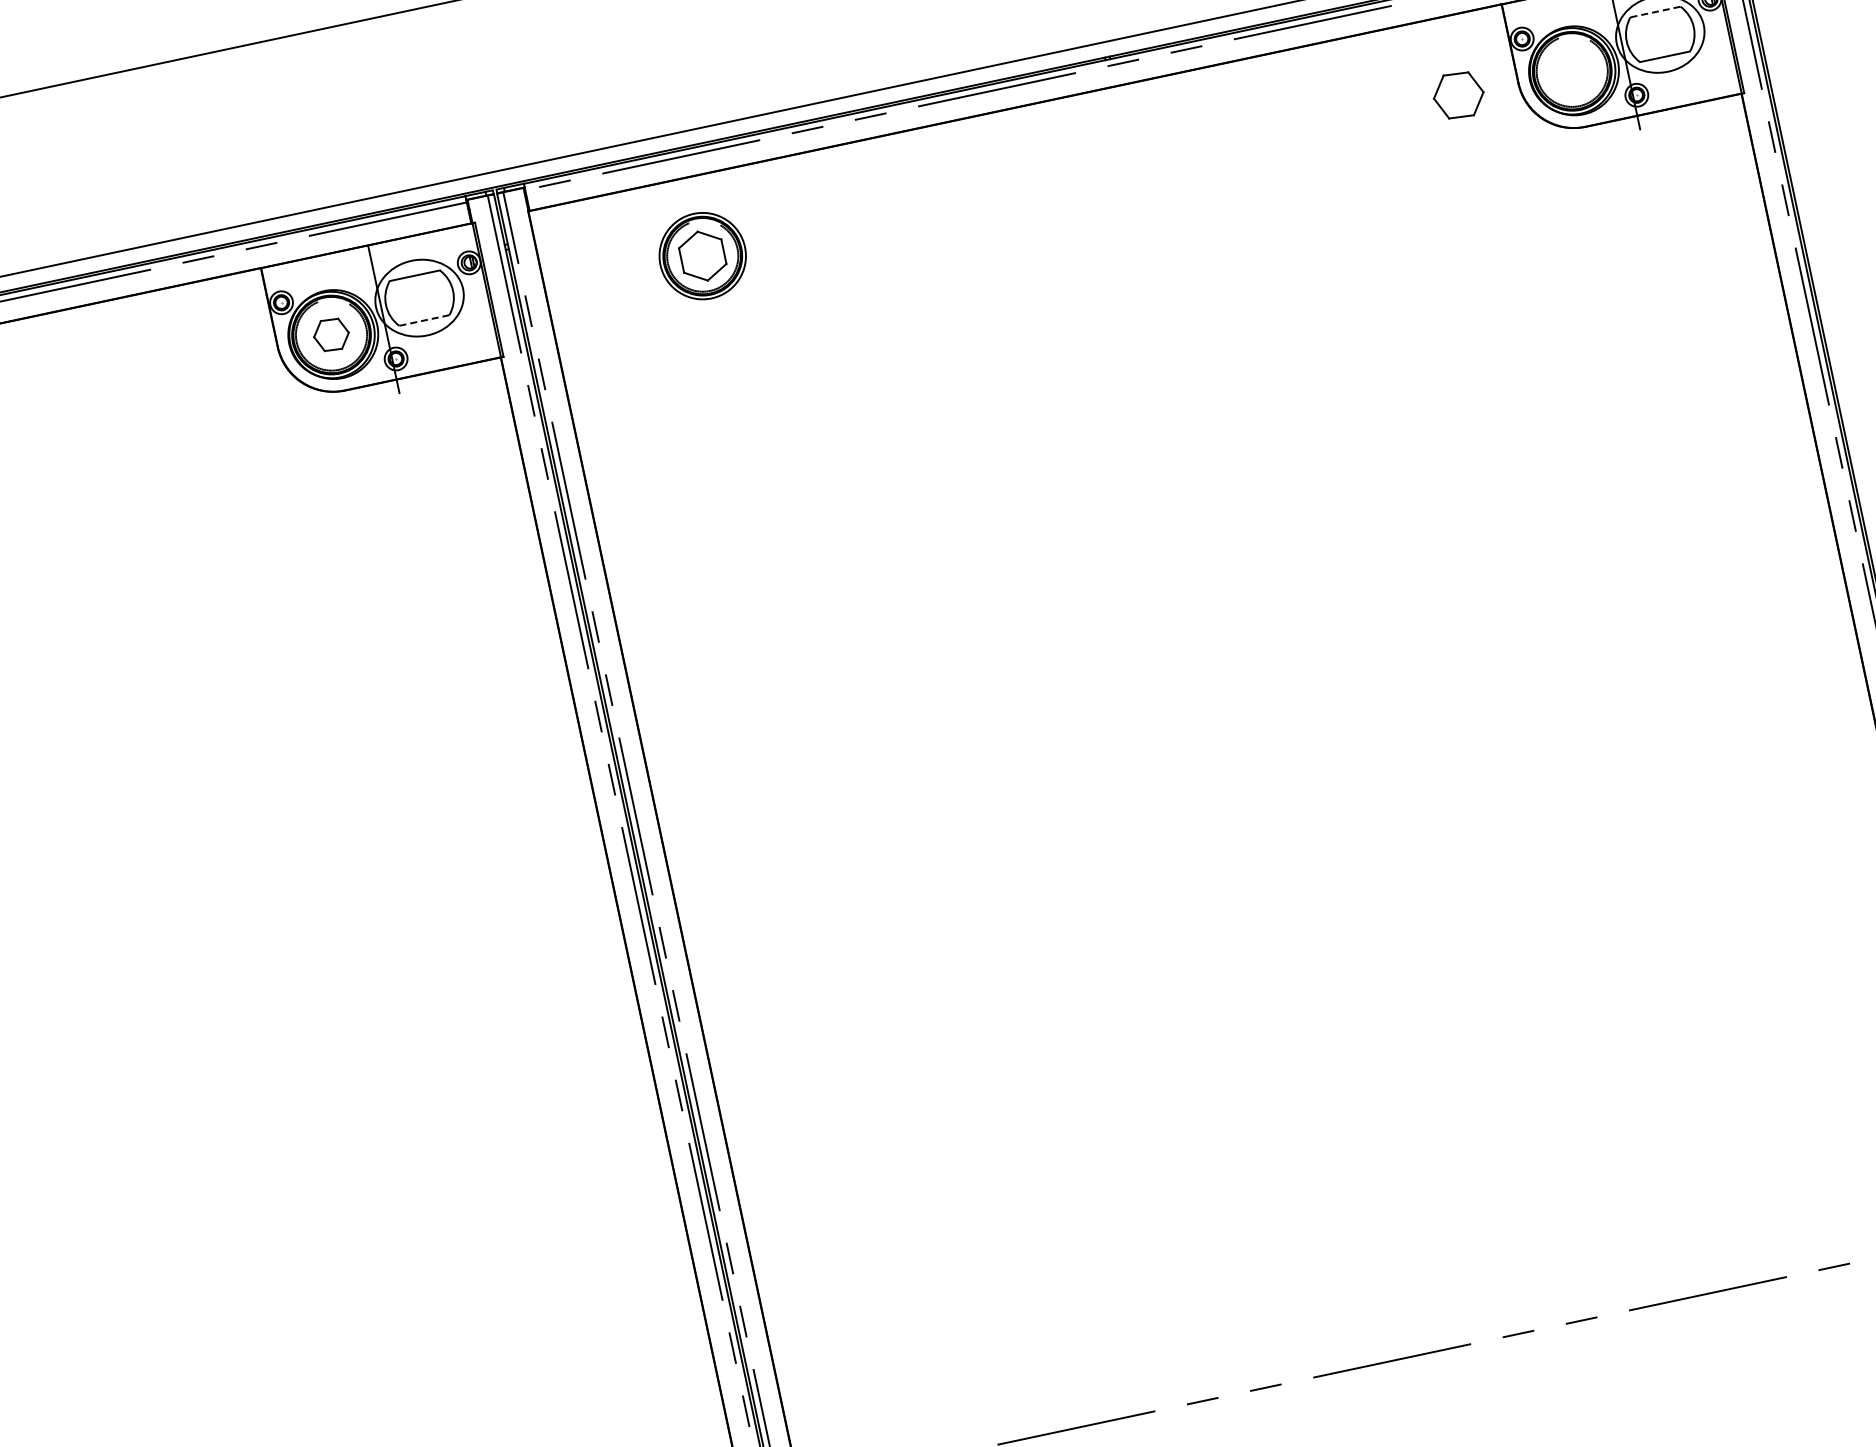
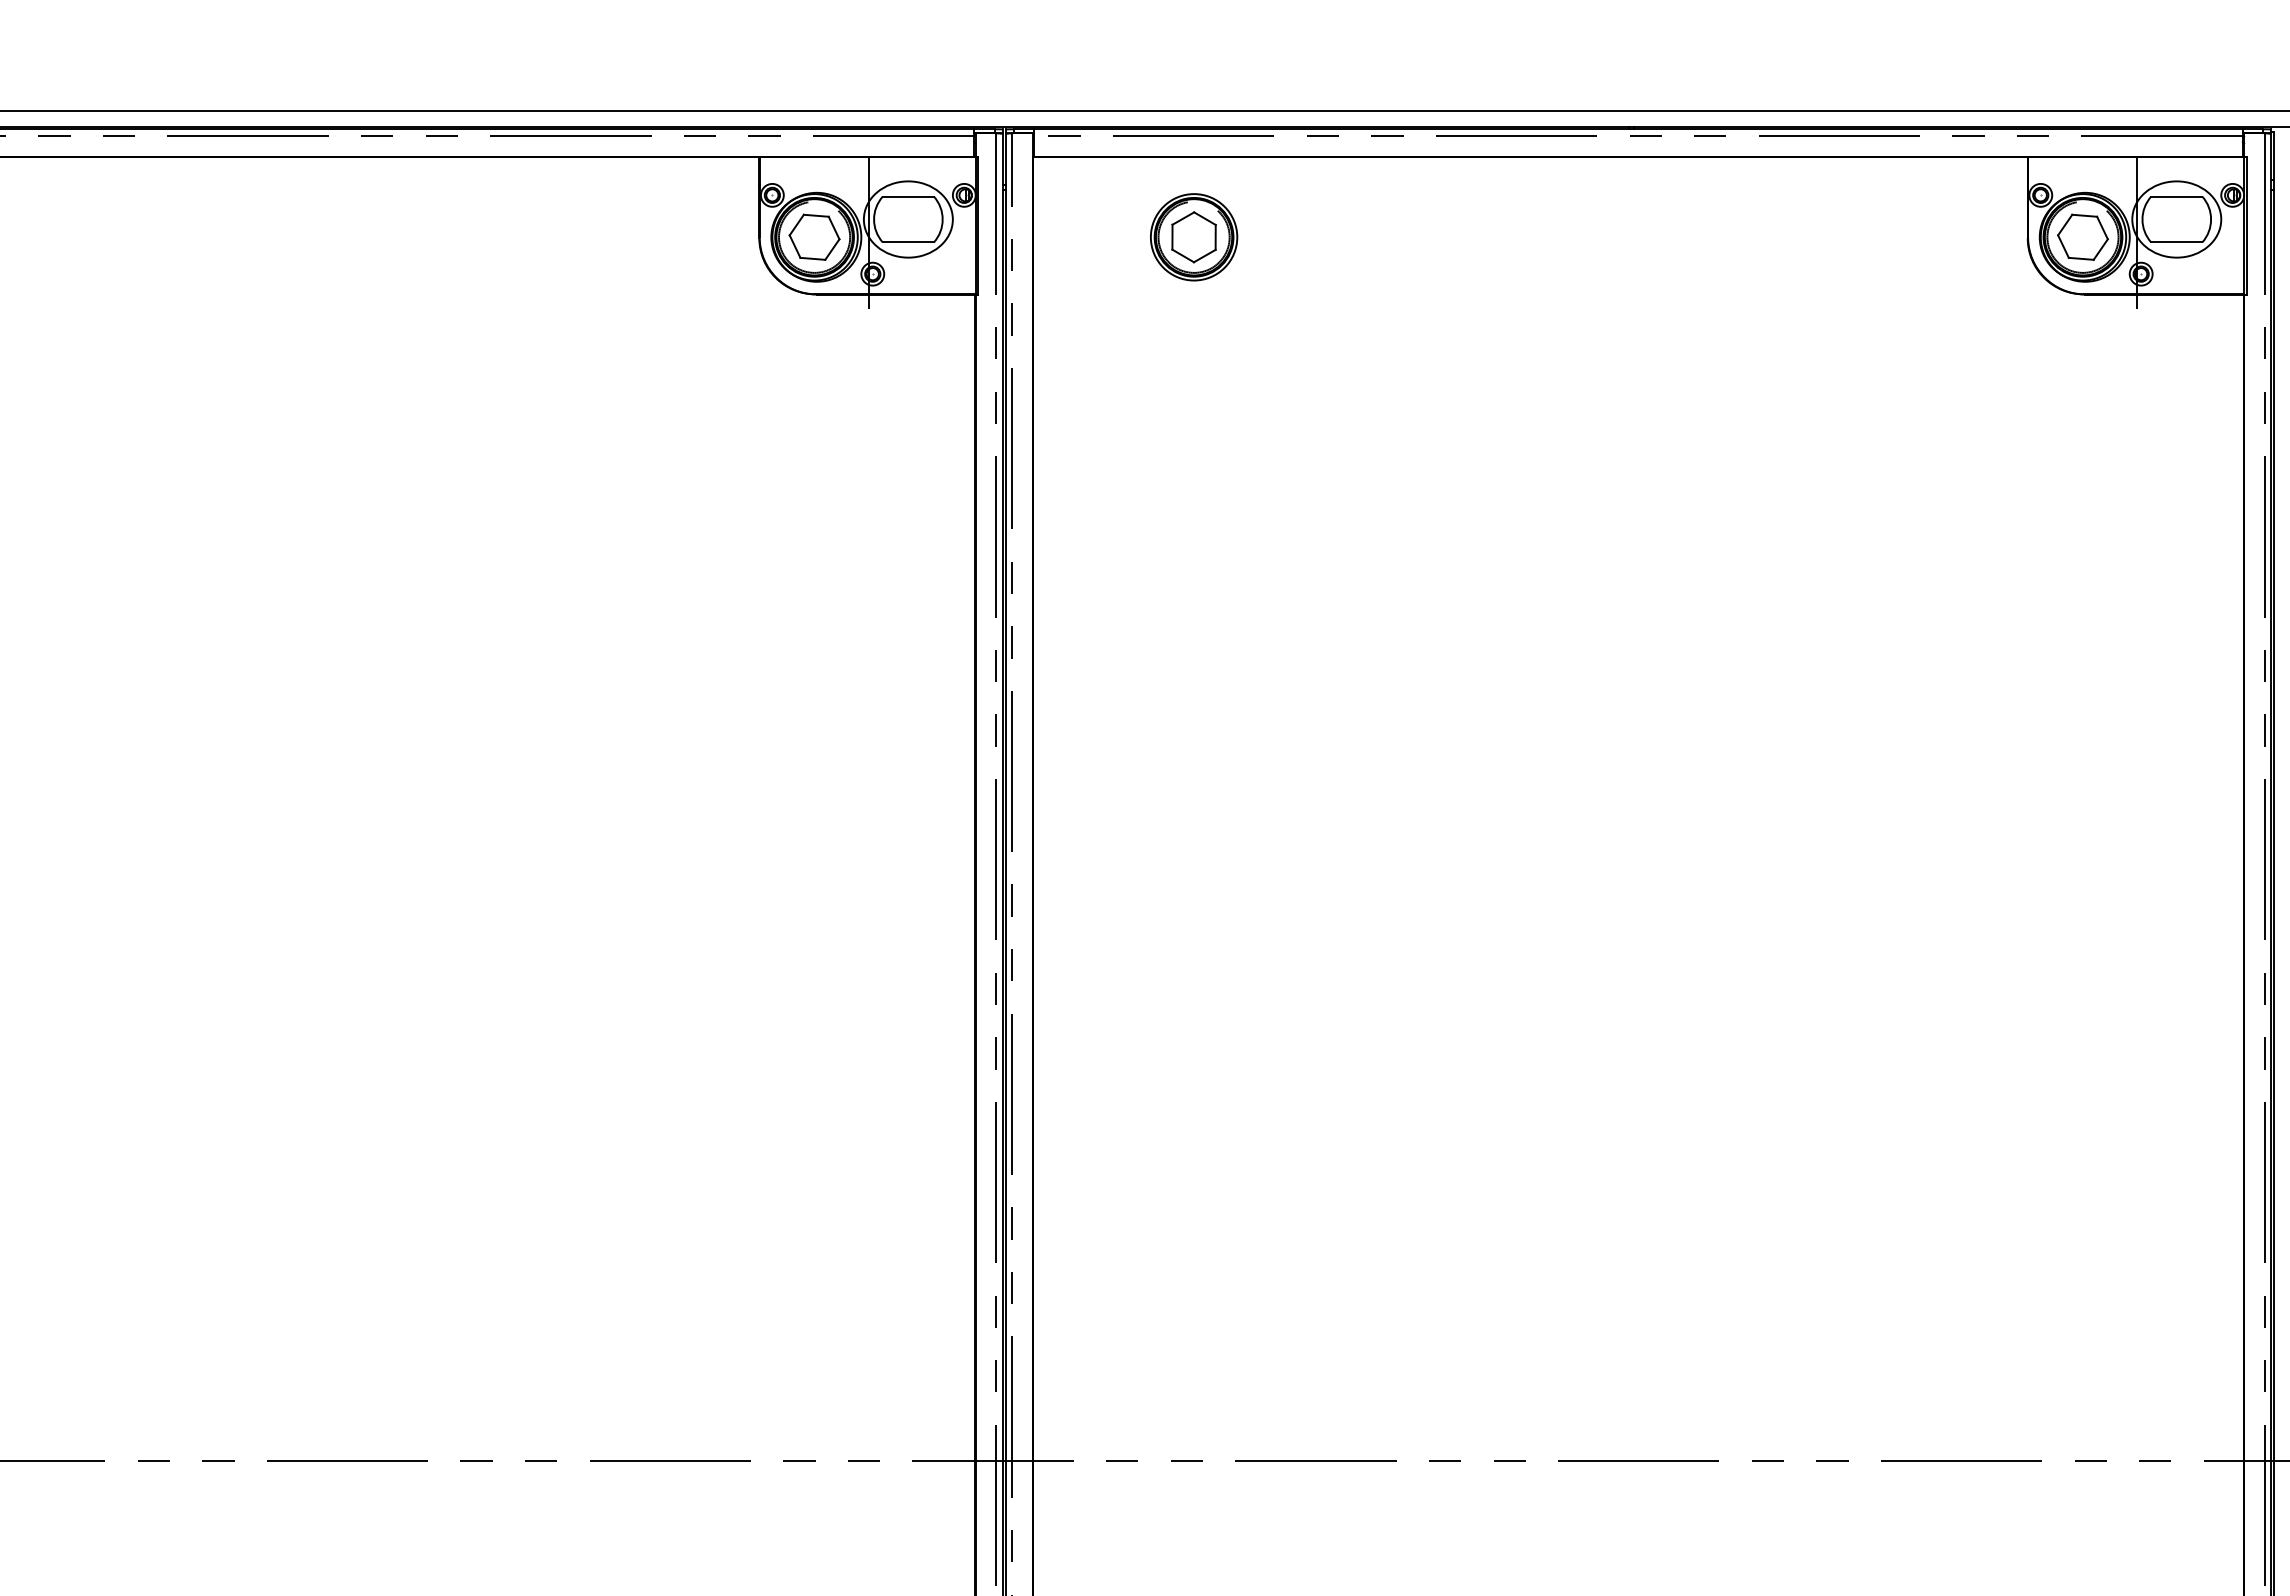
line: (1655, 11) -> (2176, 196), dashed -> solid
part: (1458, 94) -> (2082, 236), moved
line: (424, 320) -> (908, 242), dashed -> solid
part: (331, 334) -> (814, 236), size x1.43

